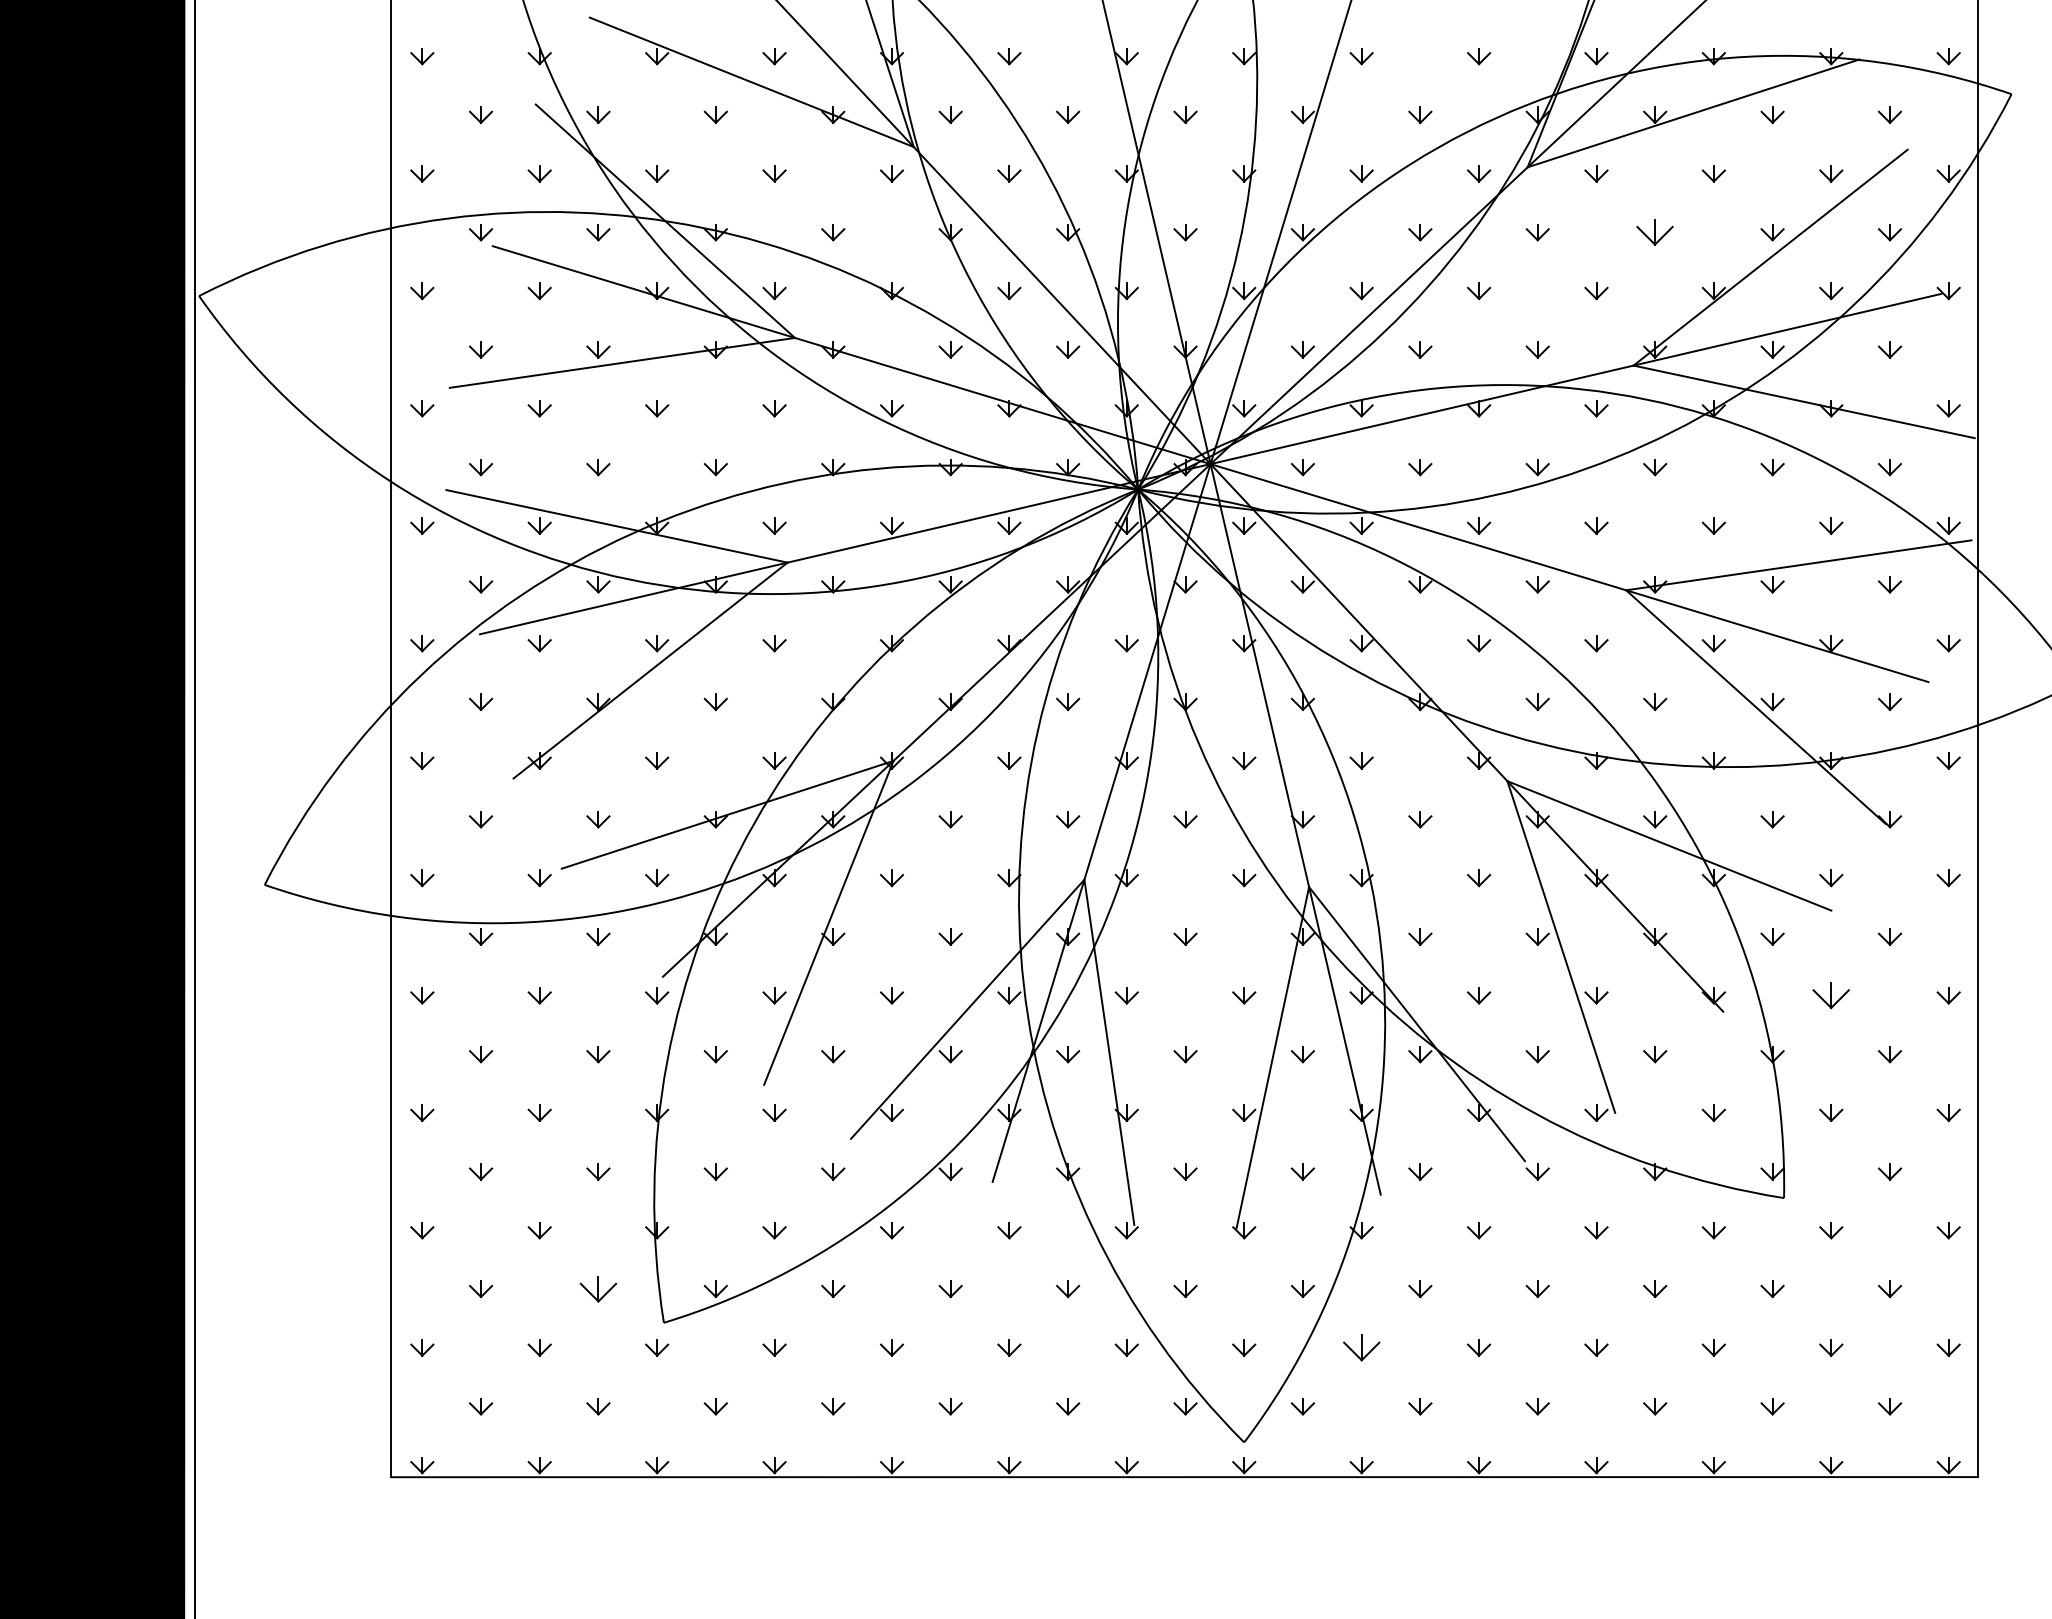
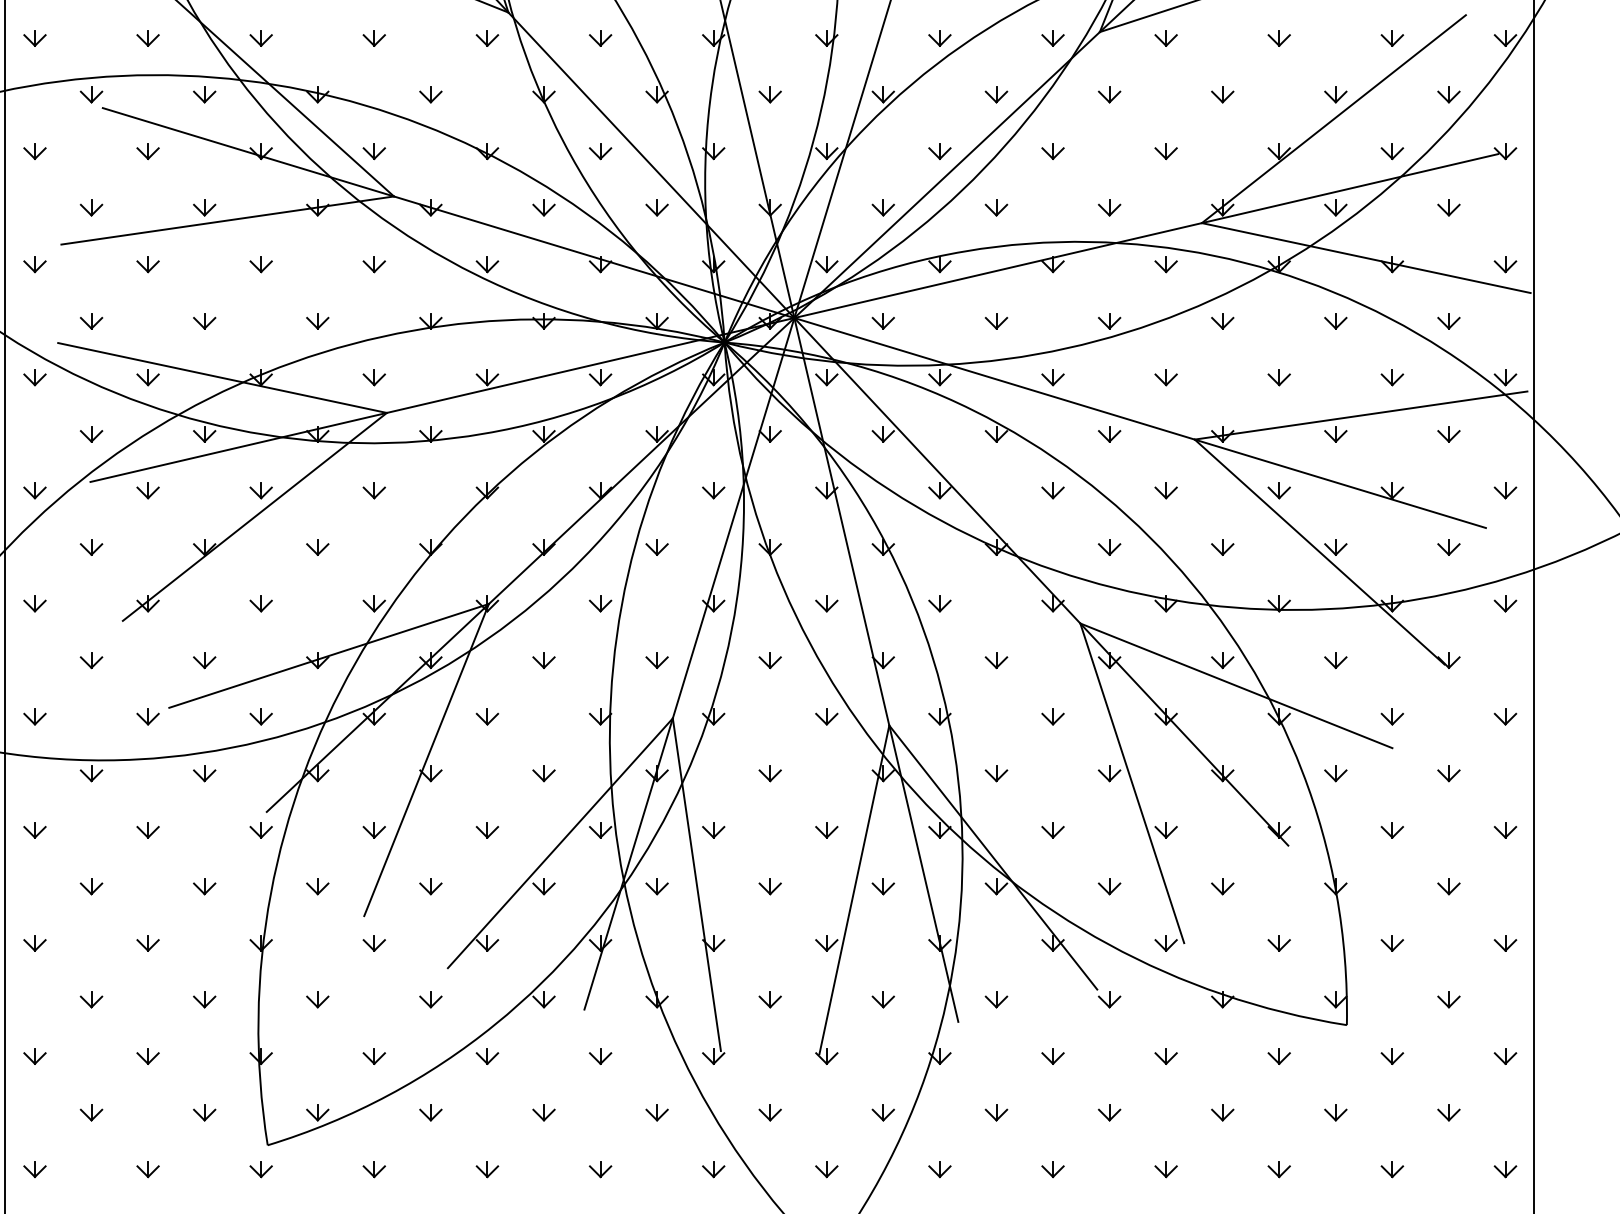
part: (1655, 232) -> (1223, 94), size x0.62
part: (1831, 995) -> (1392, 829), size x0.62
part: (598, 1289) -> (204, 1113), size x0.62
part: (1361, 1347) -> (939, 1169), size x0.62

